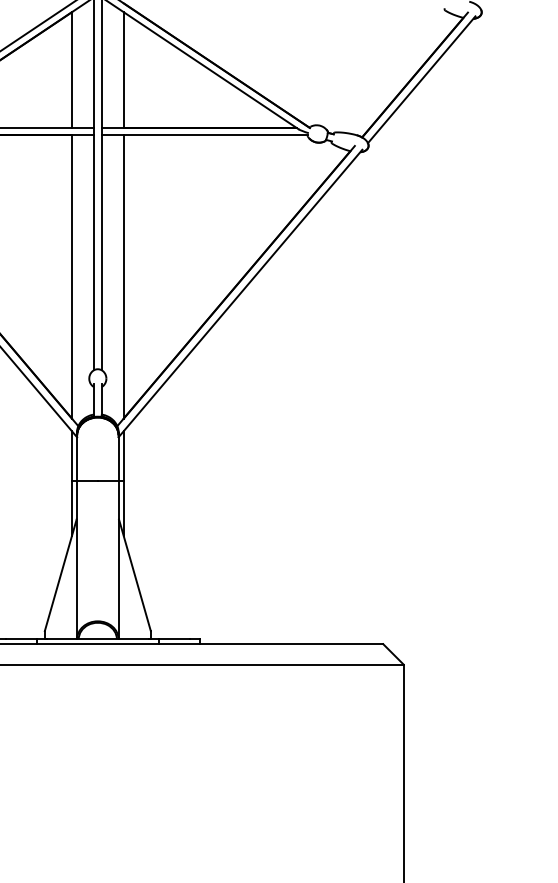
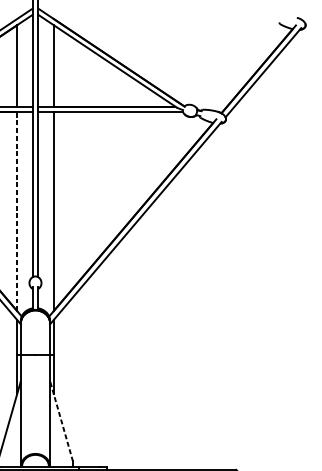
line: (71, 276) -> (16, 211), solid -> dashed
line: (134, 575) -> (61, 421), solid -> dashed

